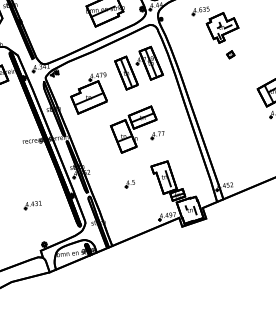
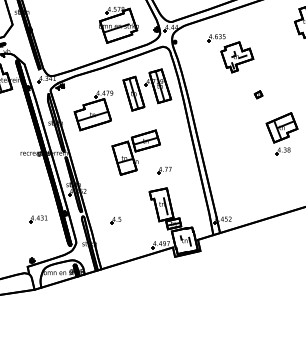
part: (230, 54) -> (258, 94), moved
part: (157, 135) -> (164, 170), moved
part: (129, 183) -> (115, 220), moved
part: (33, 205) -> (38, 219), moved

